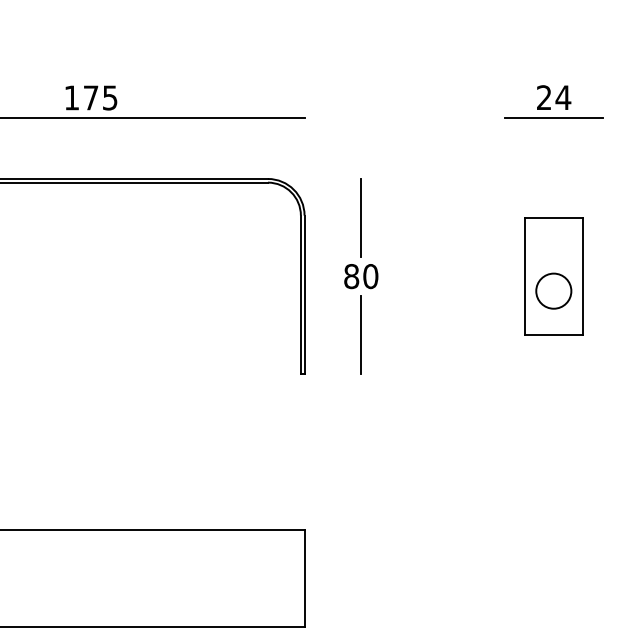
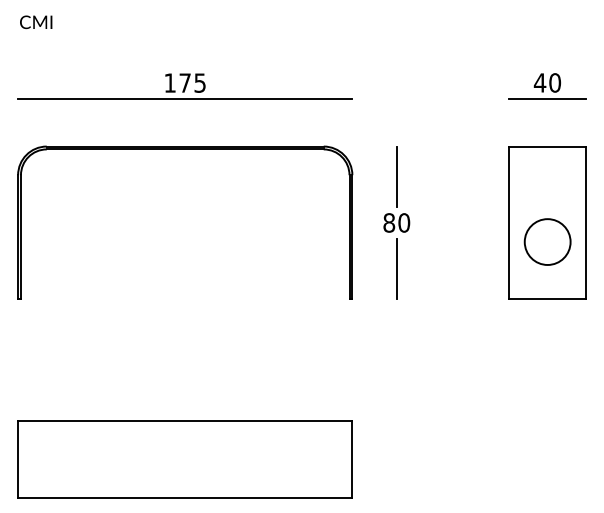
text: (553, 97) -> (547, 82), 24 -> 40
part: (553, 275) -> (547, 222), size x1.67

